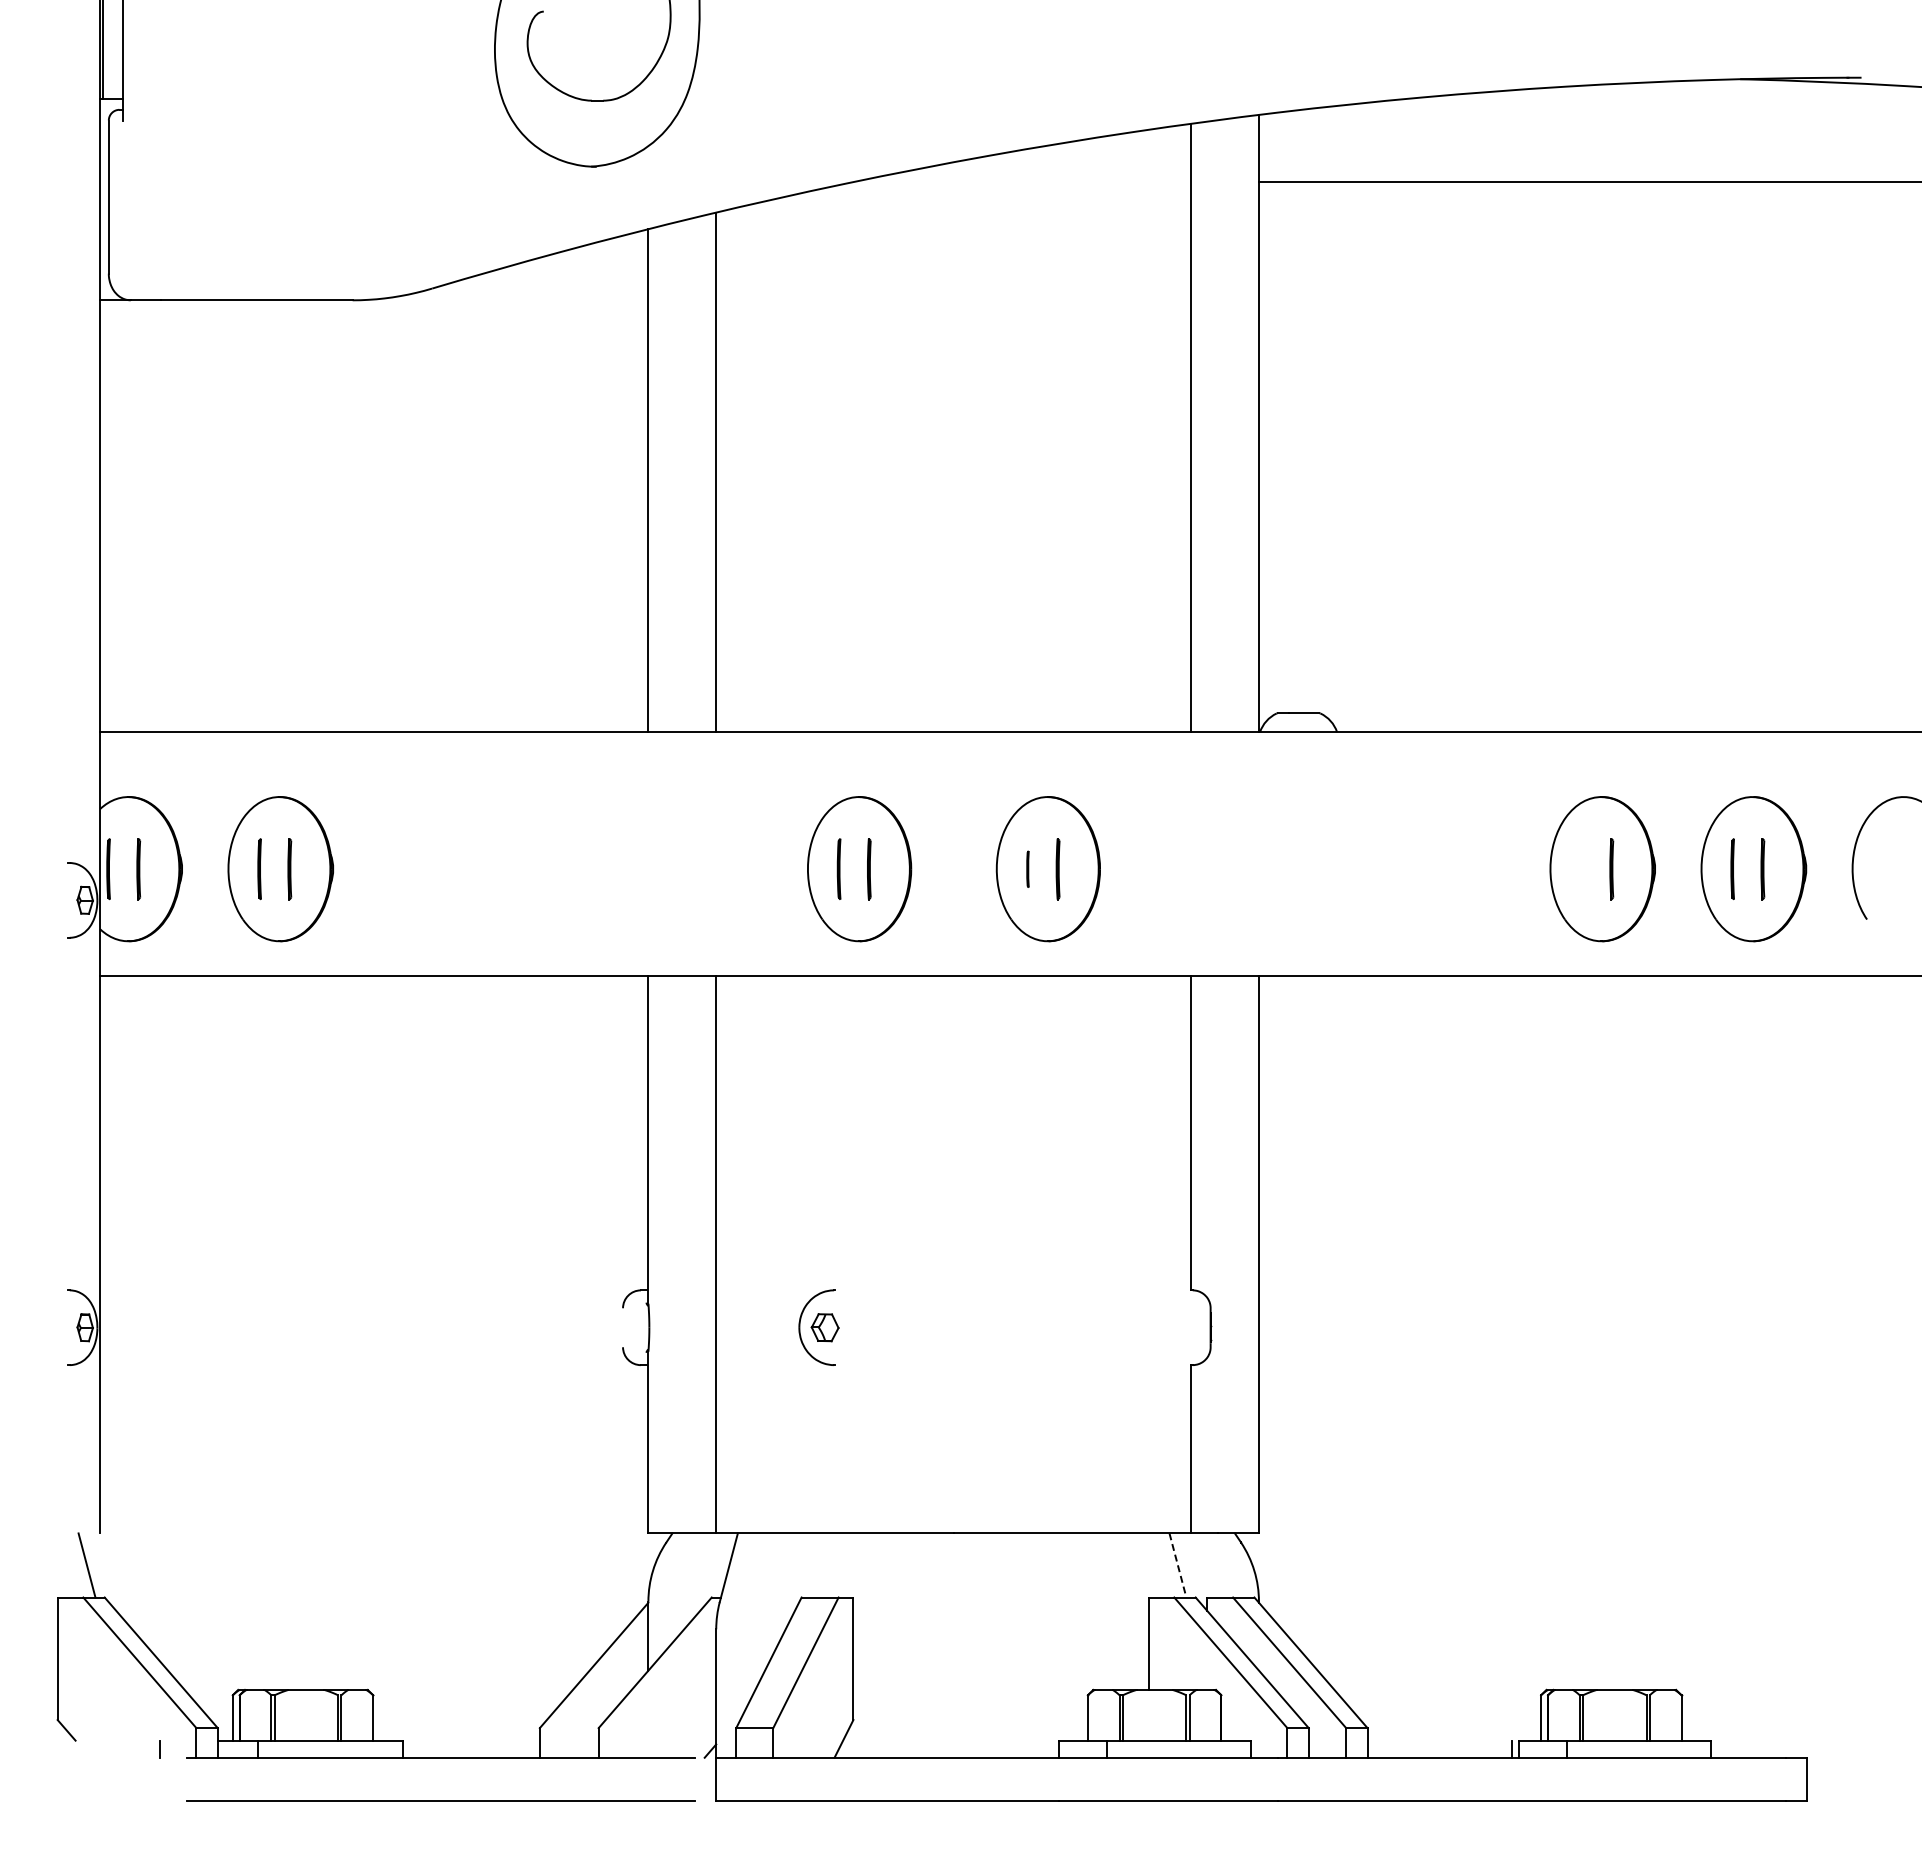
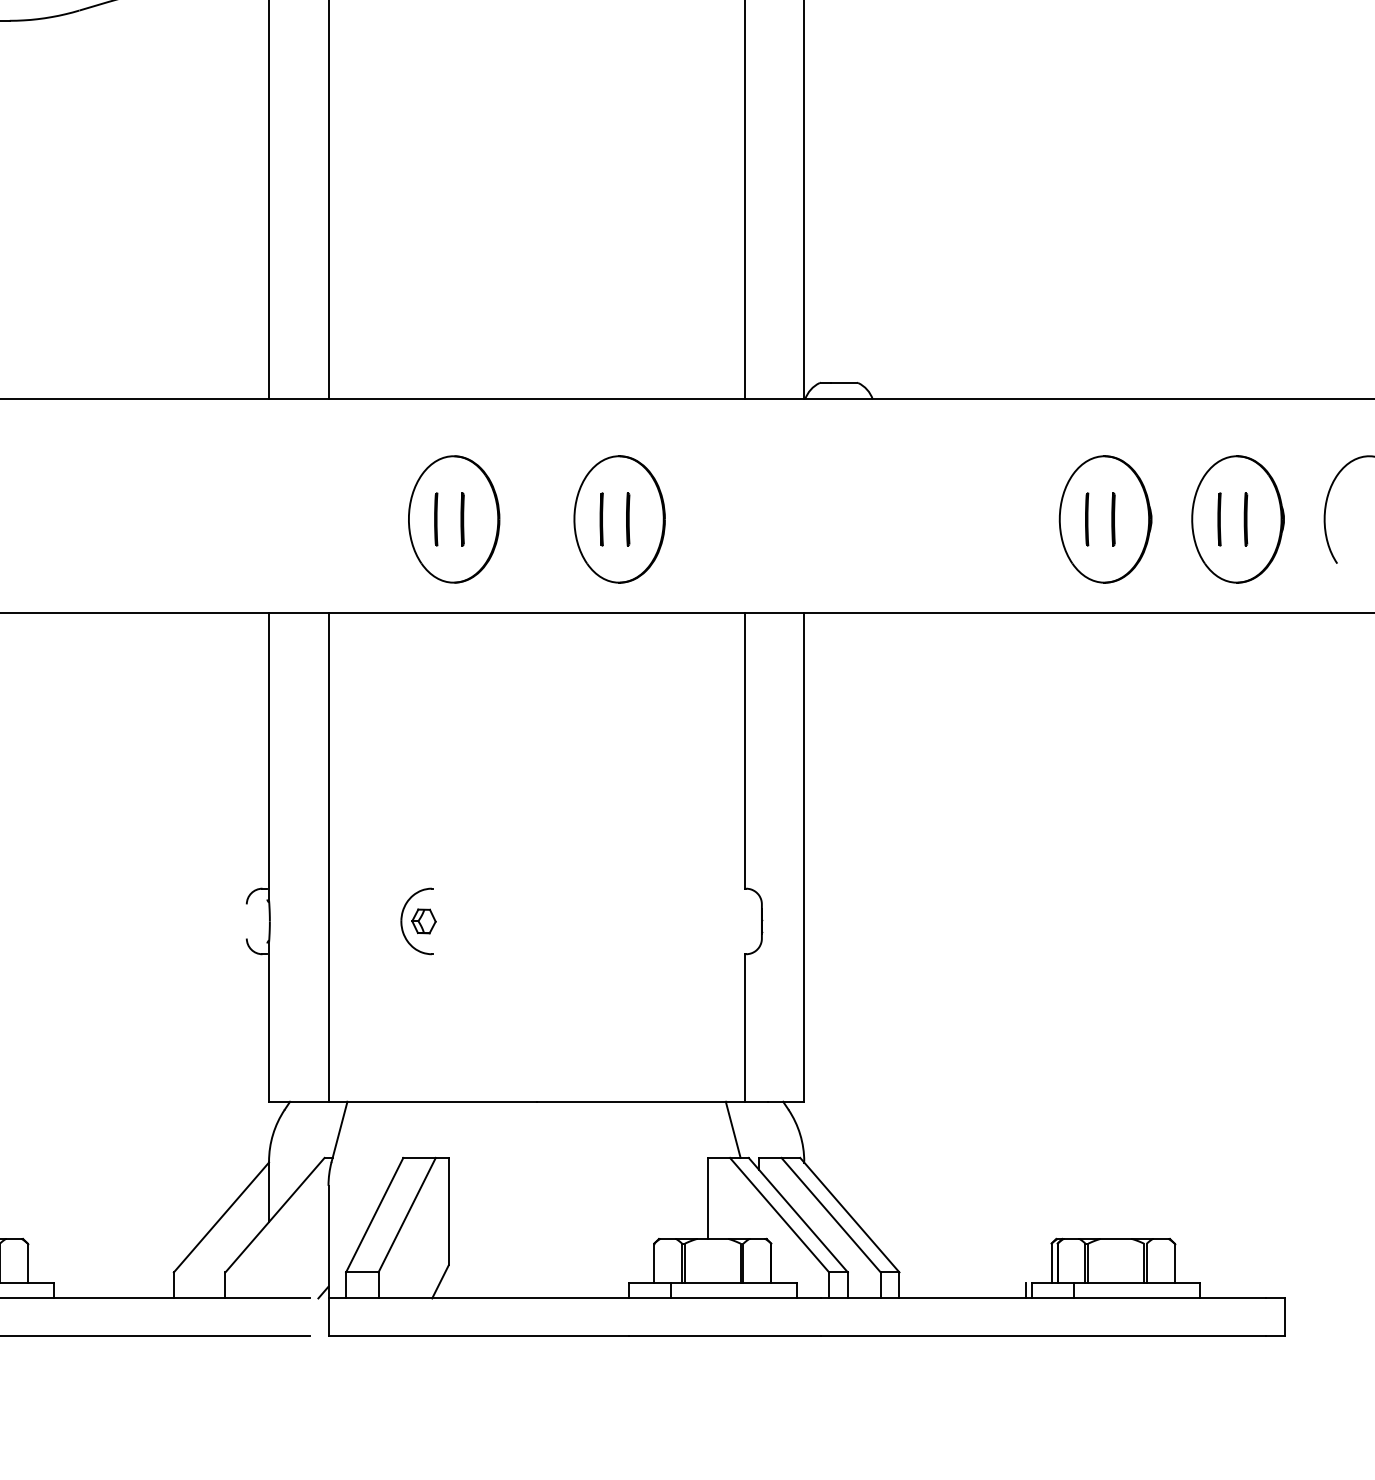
part: (1027, 869) -> (601, 519), size x1.67
line: (1581, 869) -> (1086, 519), added
line: (1178, 1565) -> (733, 1129), dashed -> solid

